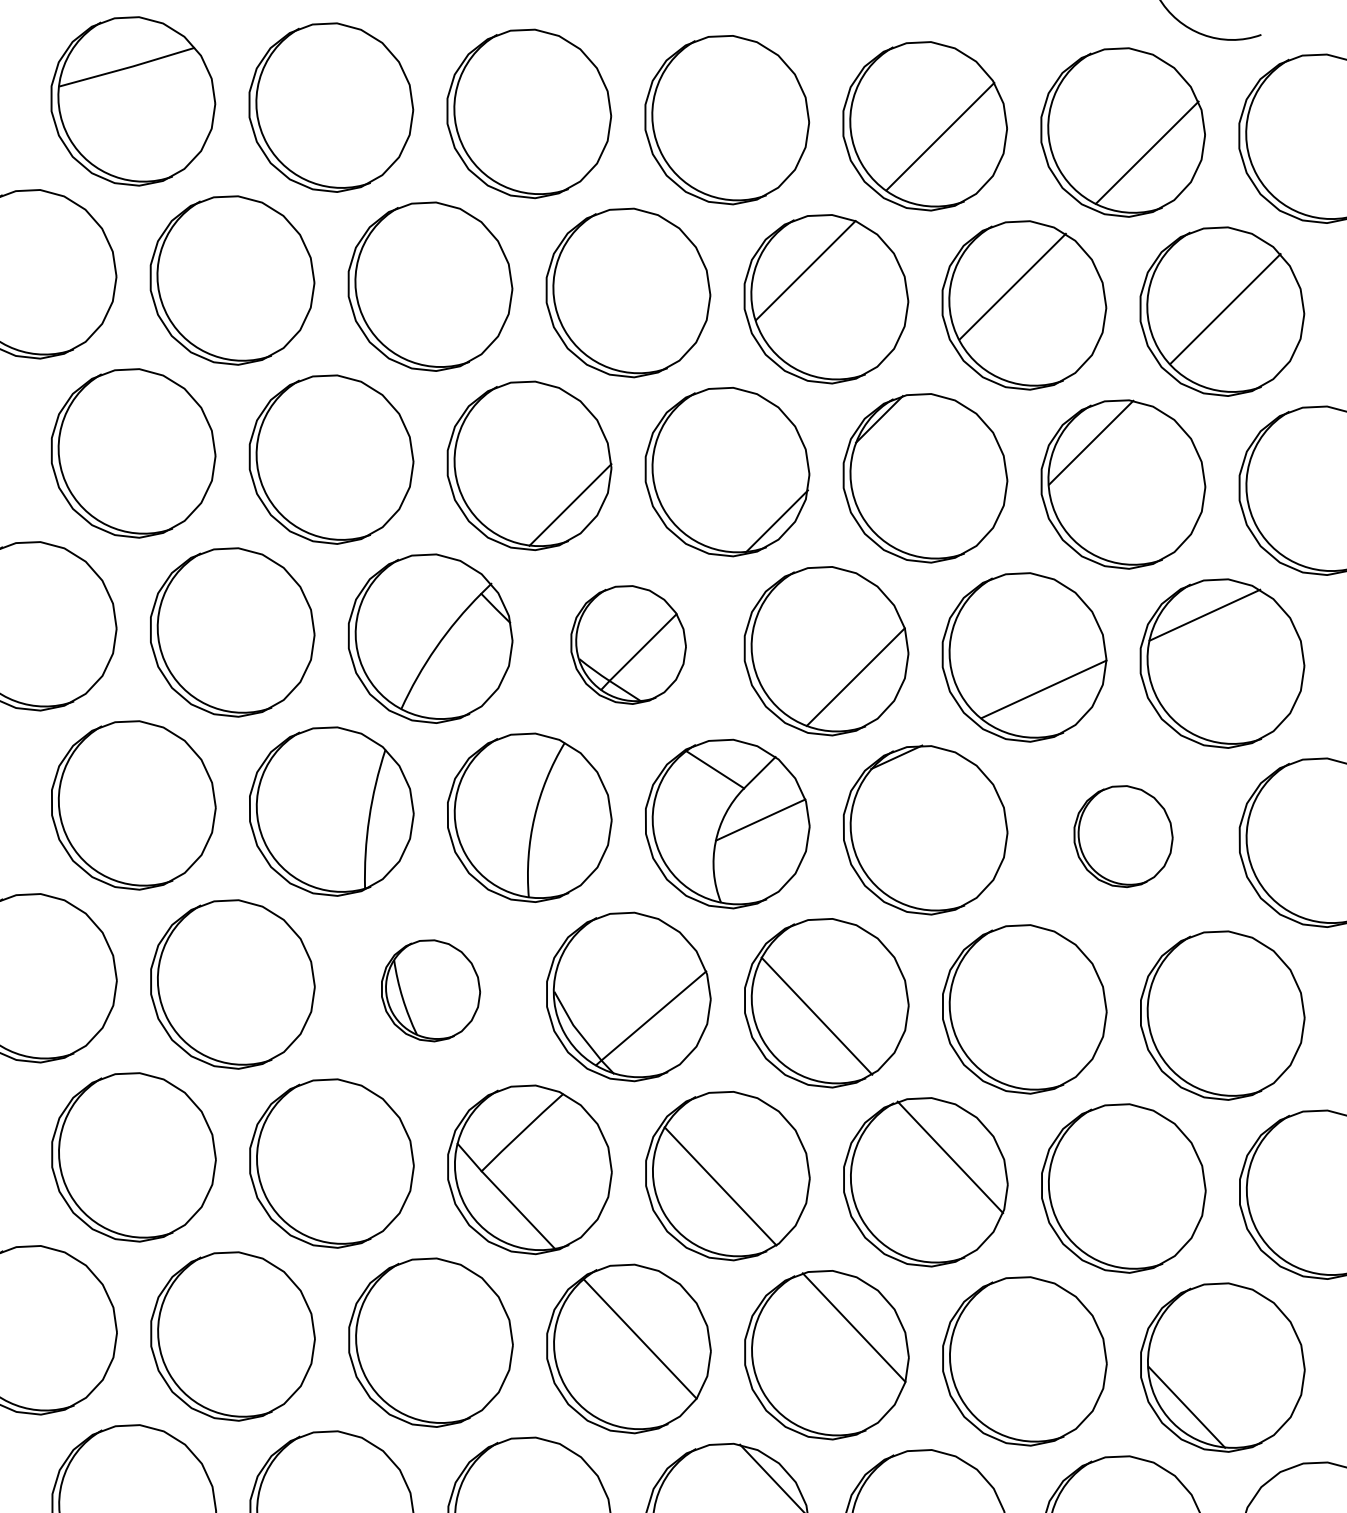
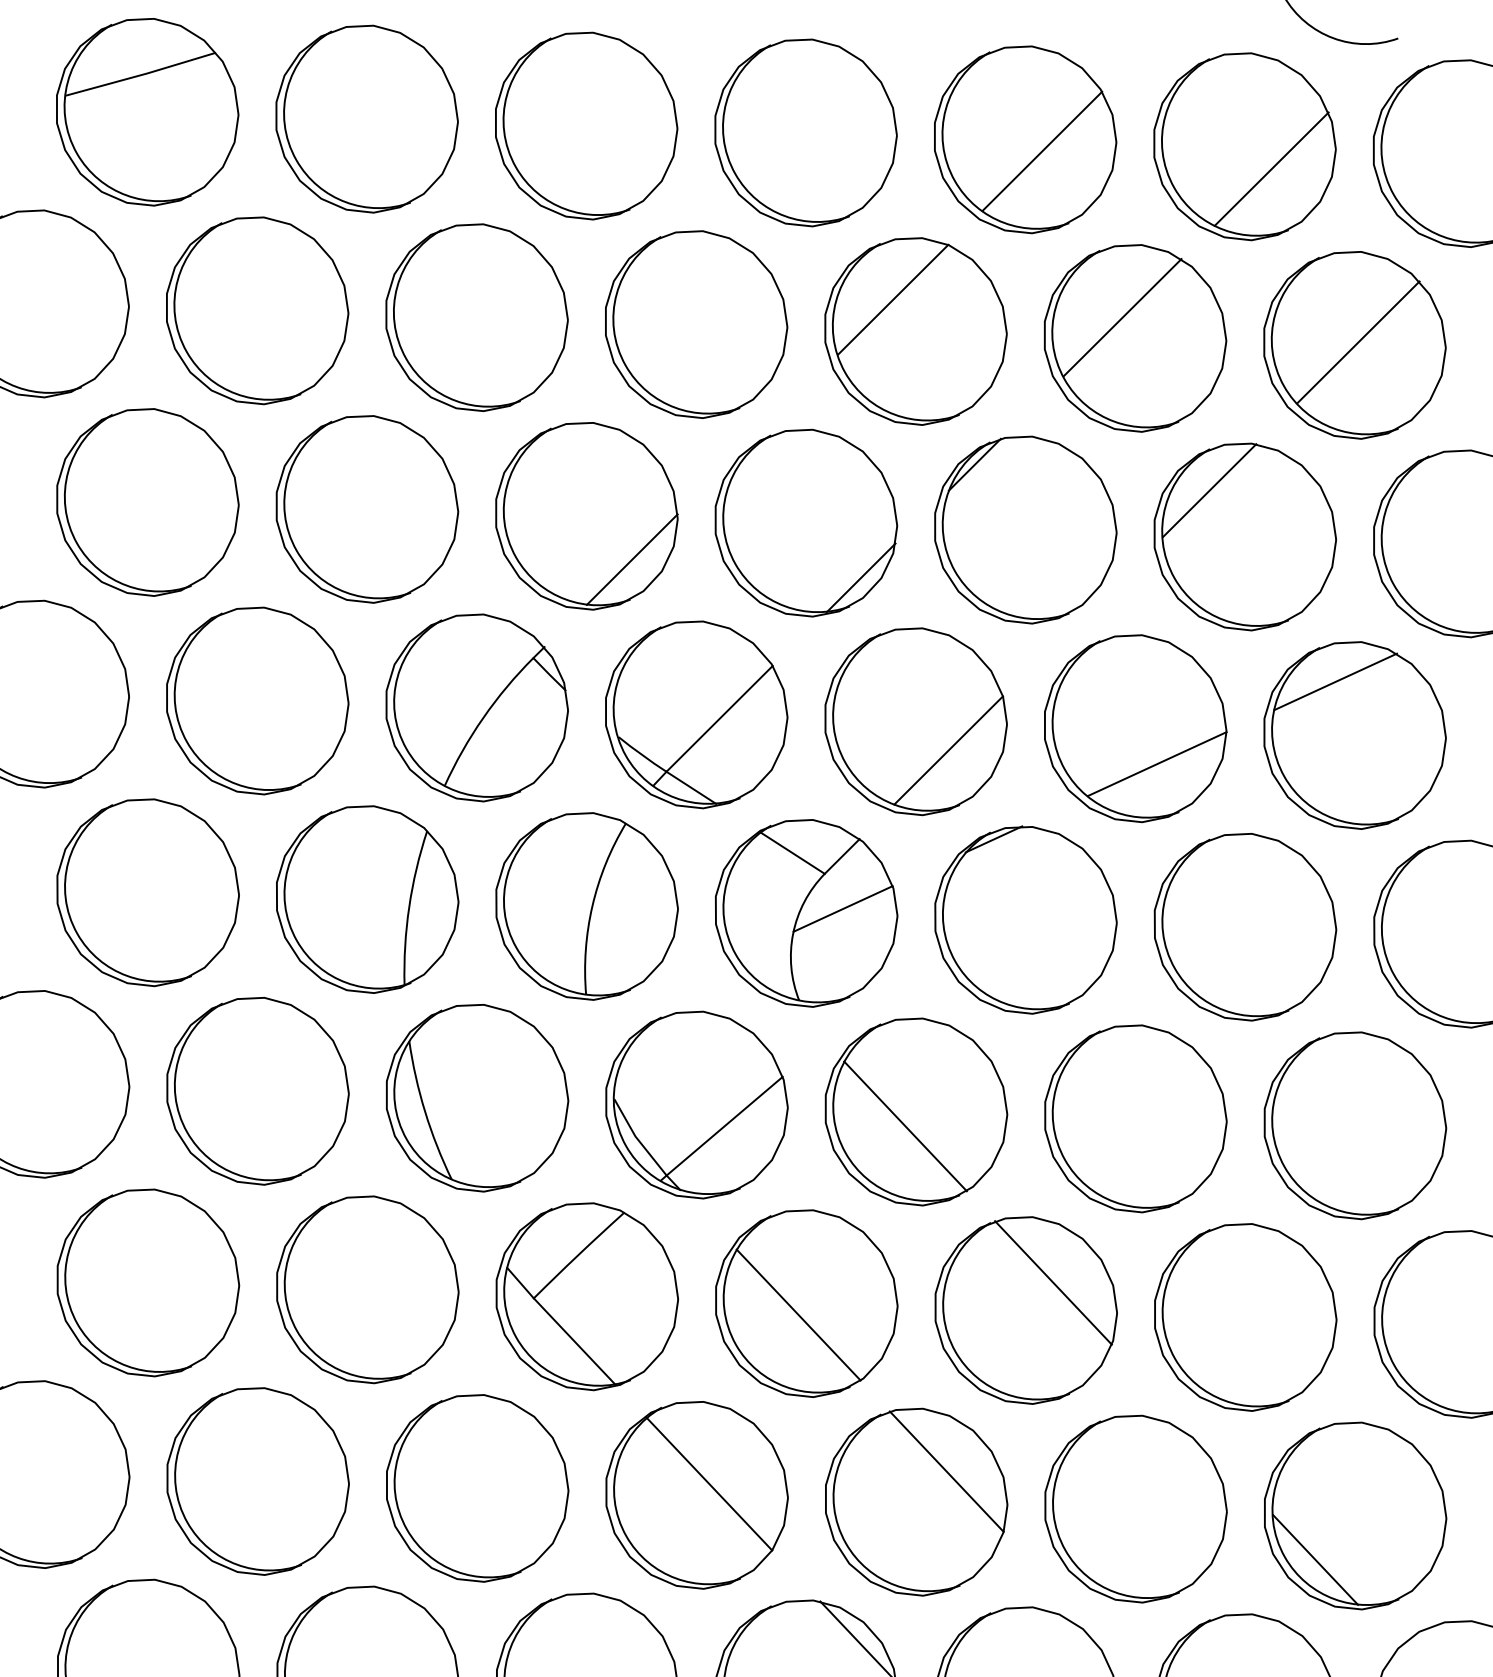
part: (628, 644) -> (696, 714), size x1.43
part: (1123, 836) -> (1245, 927), size x1.67
part: (430, 991) -> (477, 1098), size x1.67

